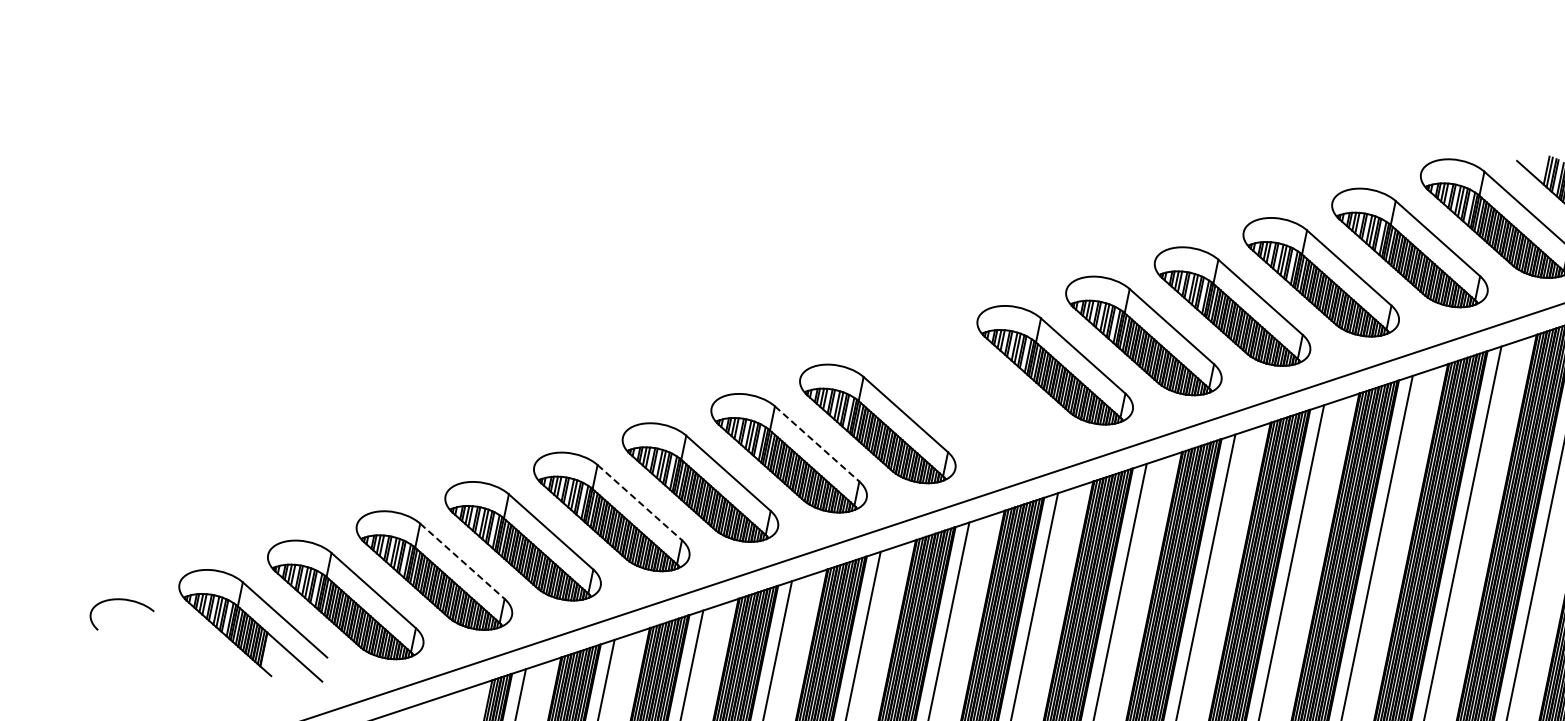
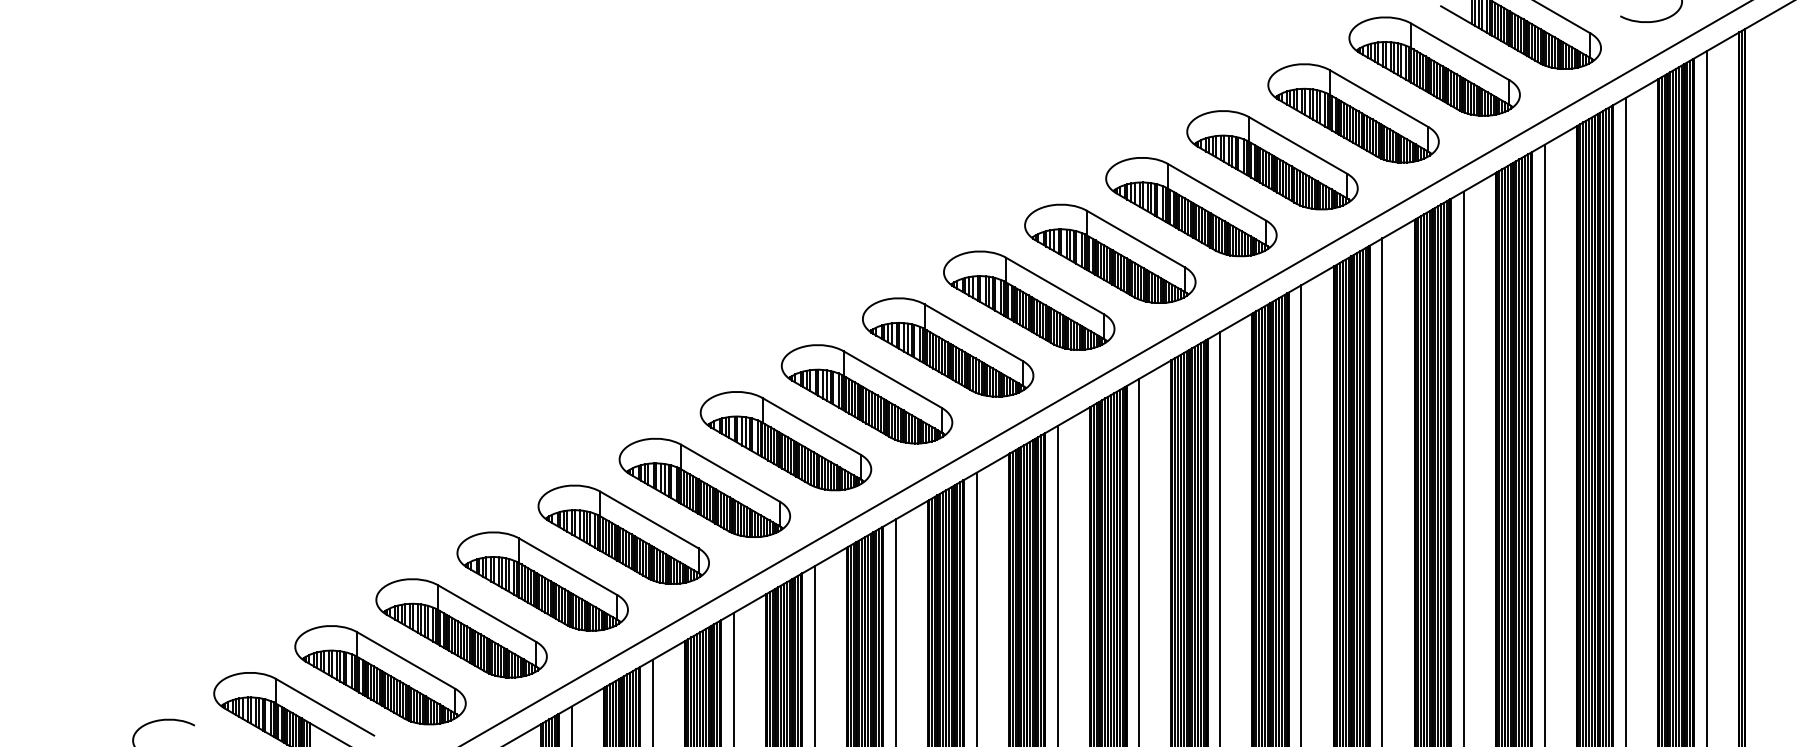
part: (966, 394) -> (948, 347), added
line: (817, 444) -> (811, 426), dashed -> solid
line: (639, 503) -> (649, 520), dashed -> solid
line: (462, 561) -> (487, 613), dashed -> solid

